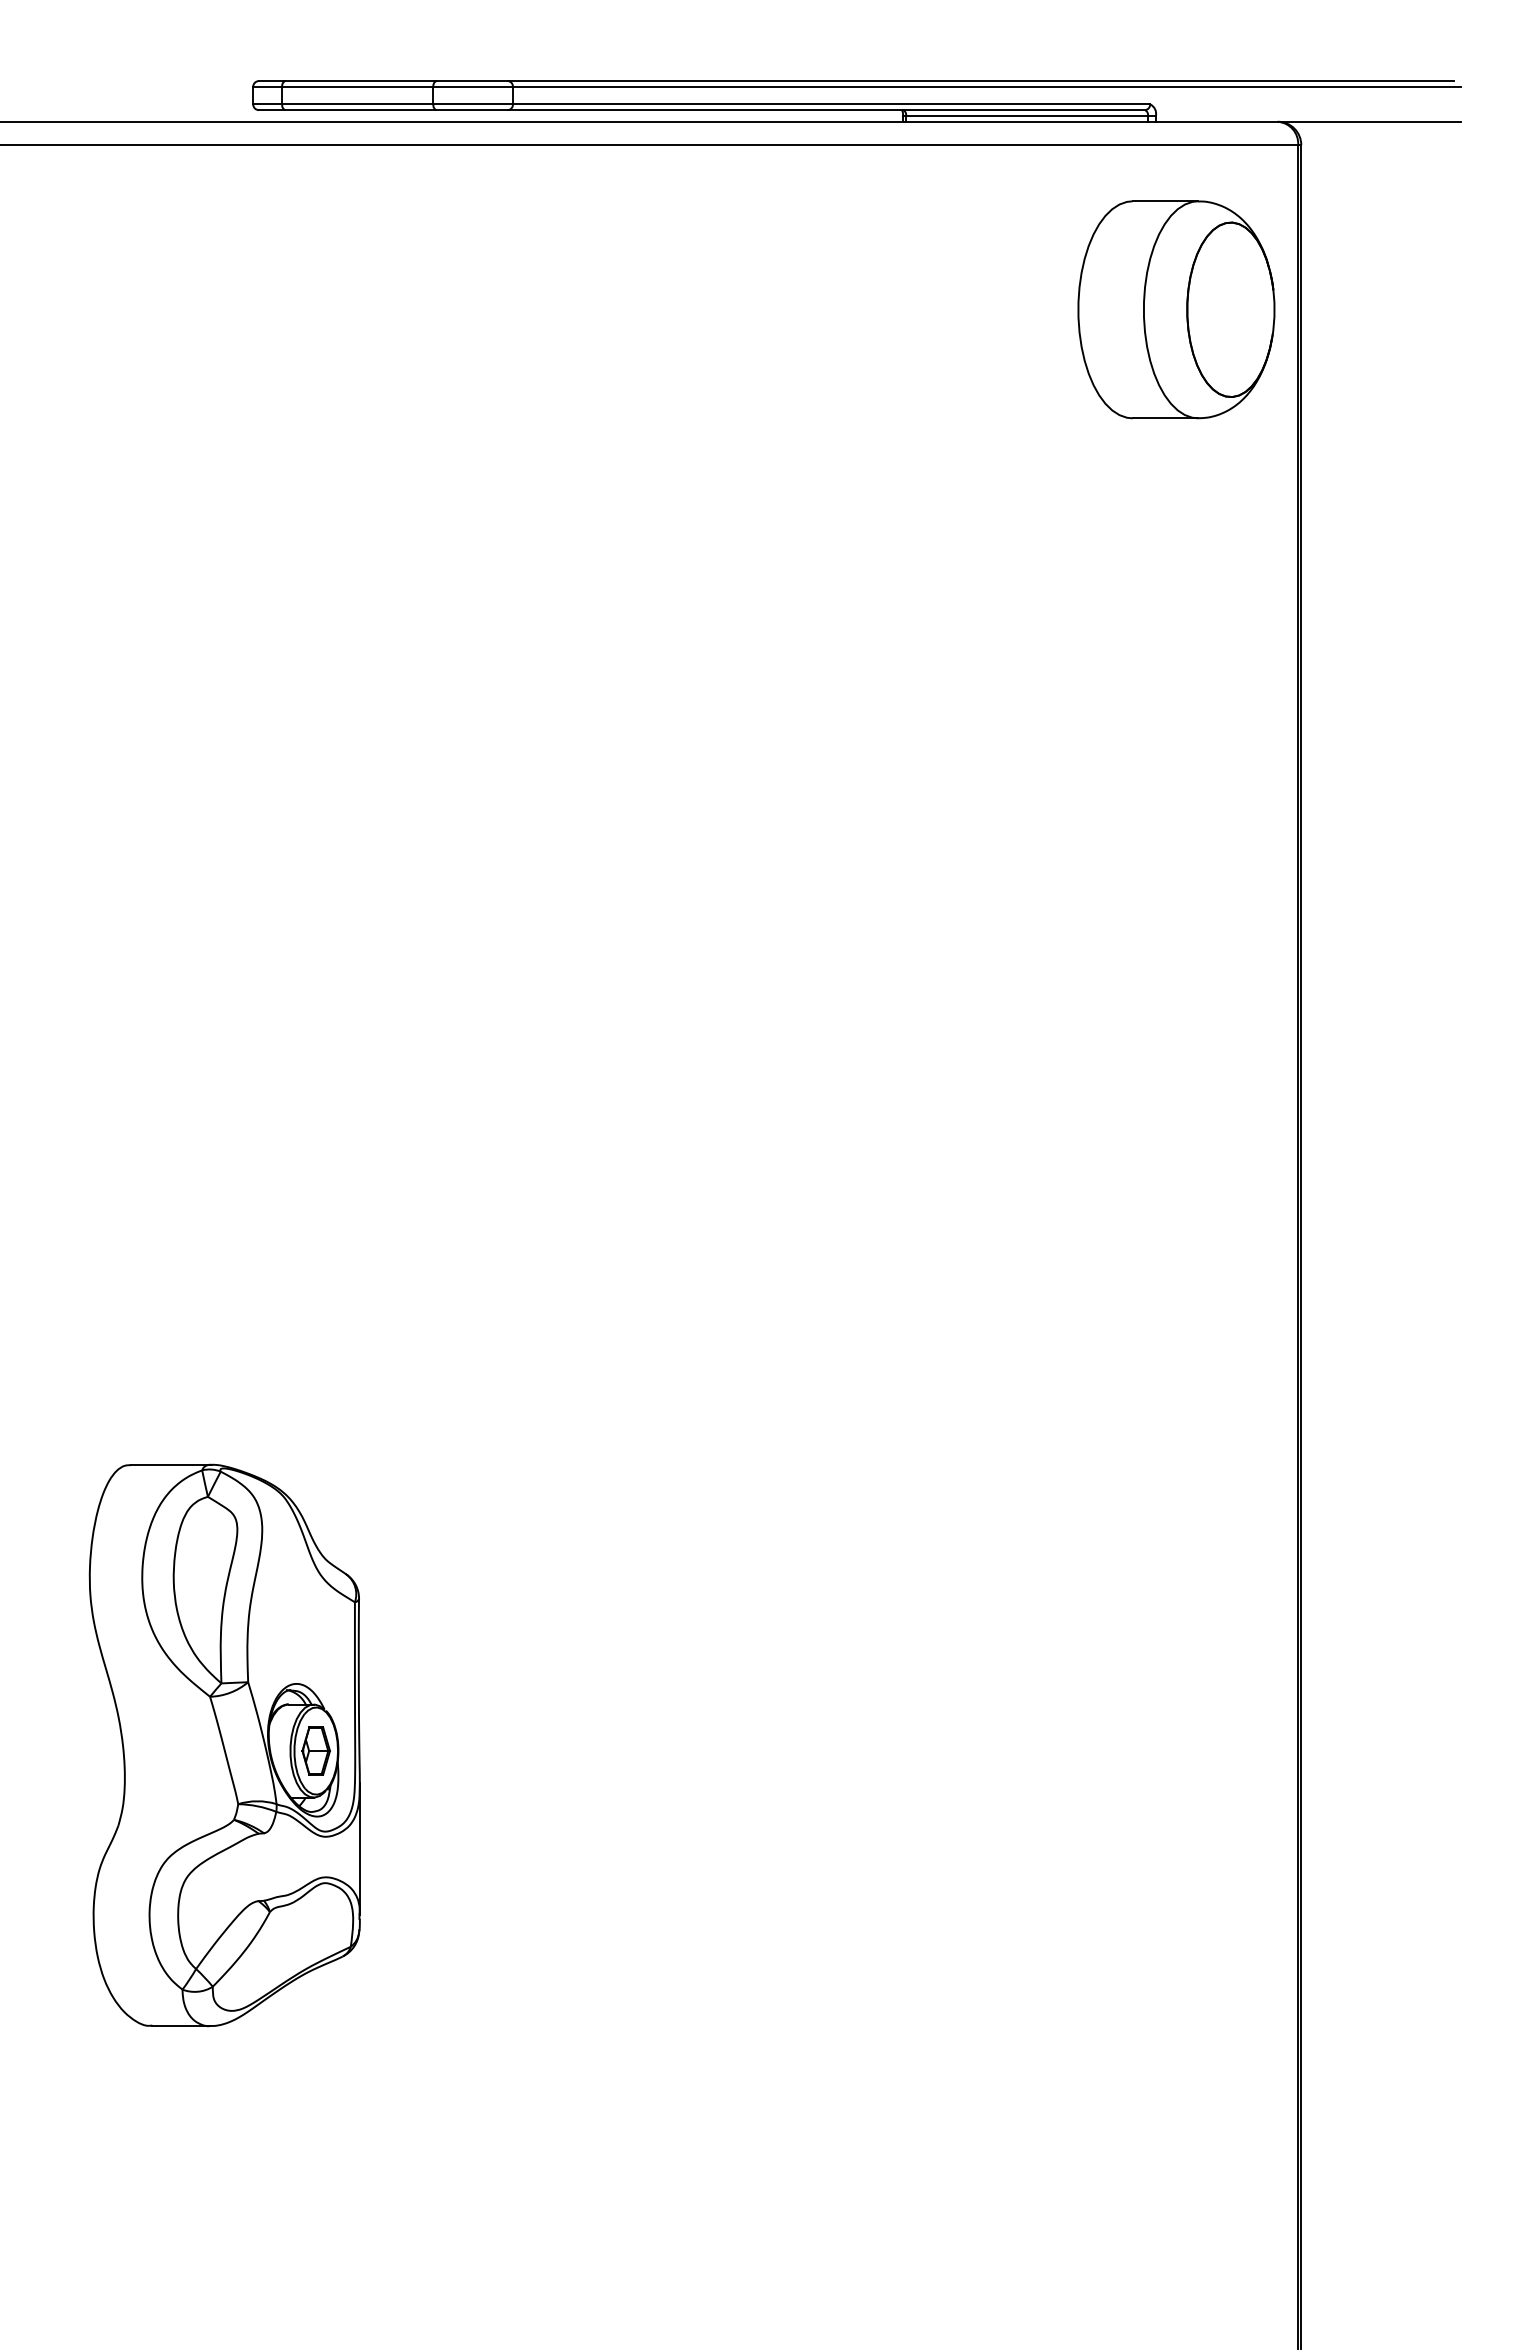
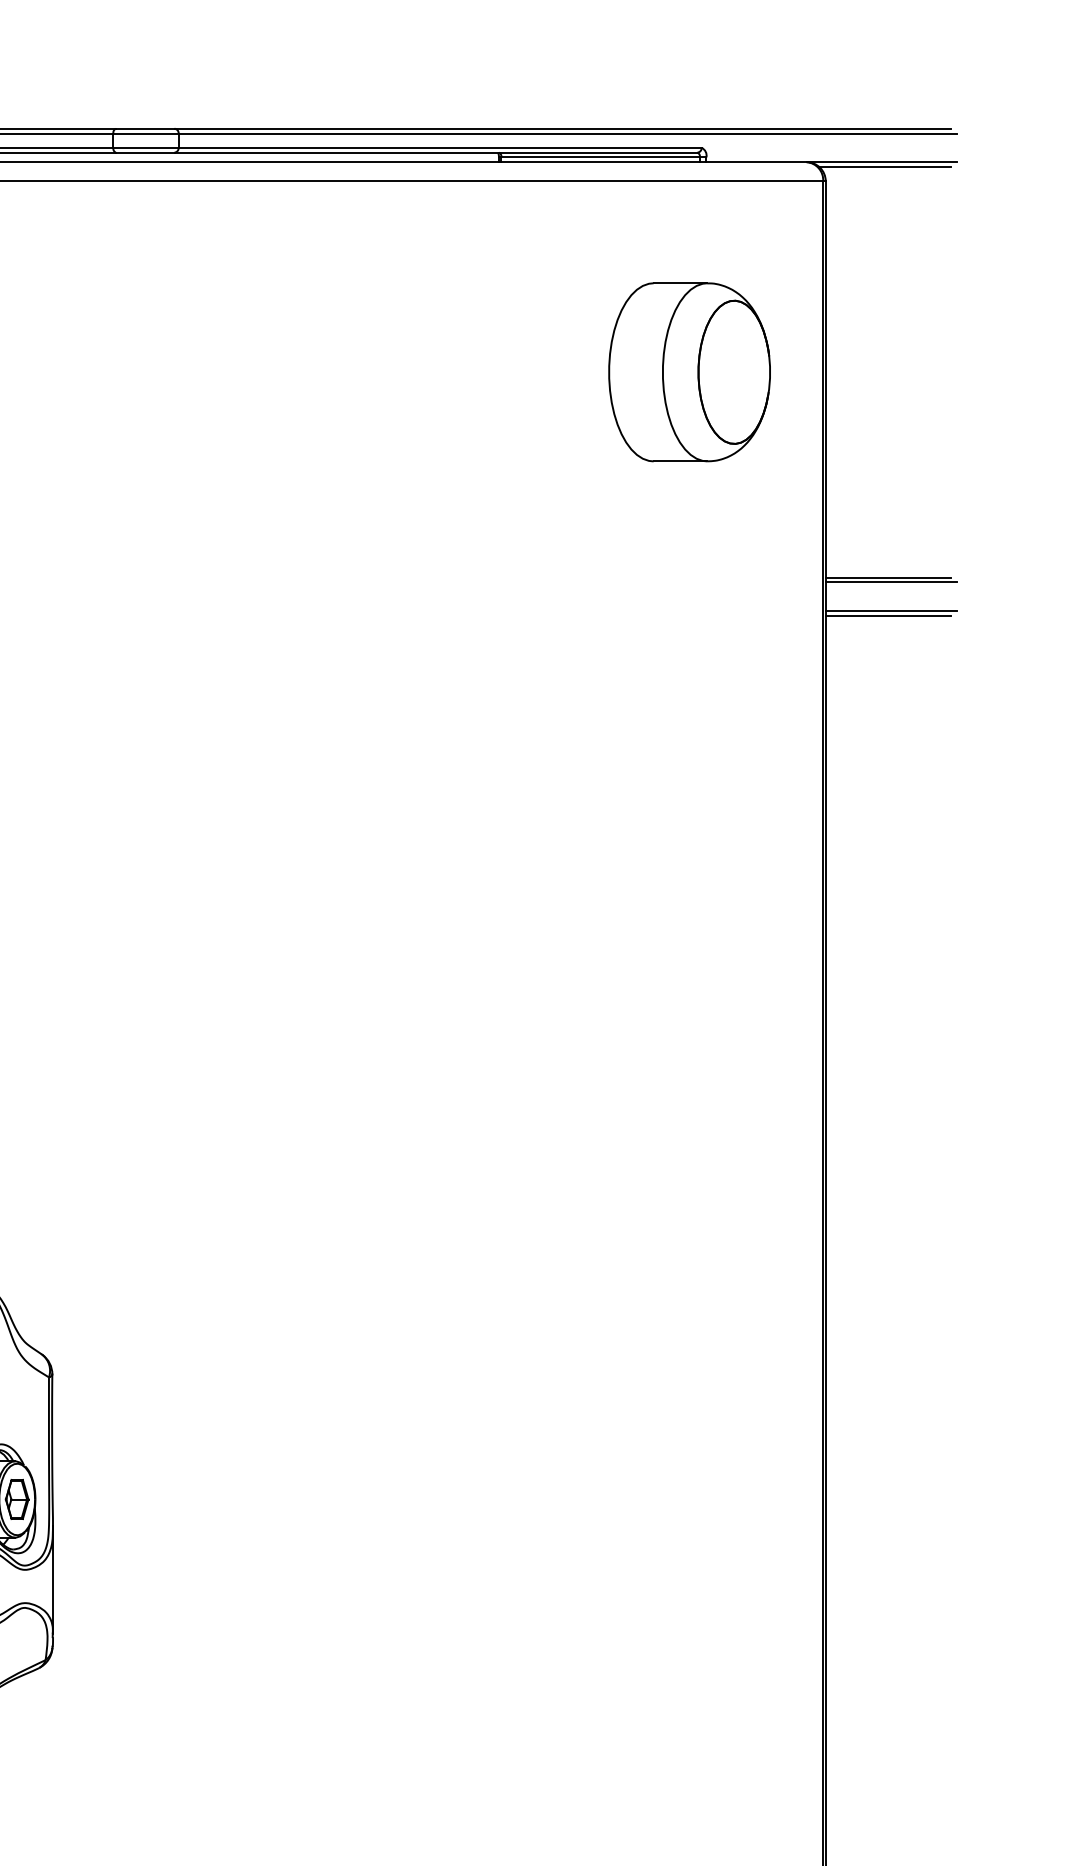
line: (1373, 127) -> (885, 166), added
part: (1176, 309) -> (689, 372), moved
line: (1377, 628) -> (888, 578), added
line: (1380, 633) -> (890, 582), added
line: (1380, 668) -> (890, 610), added
line: (1377, 674) -> (888, 615), added

